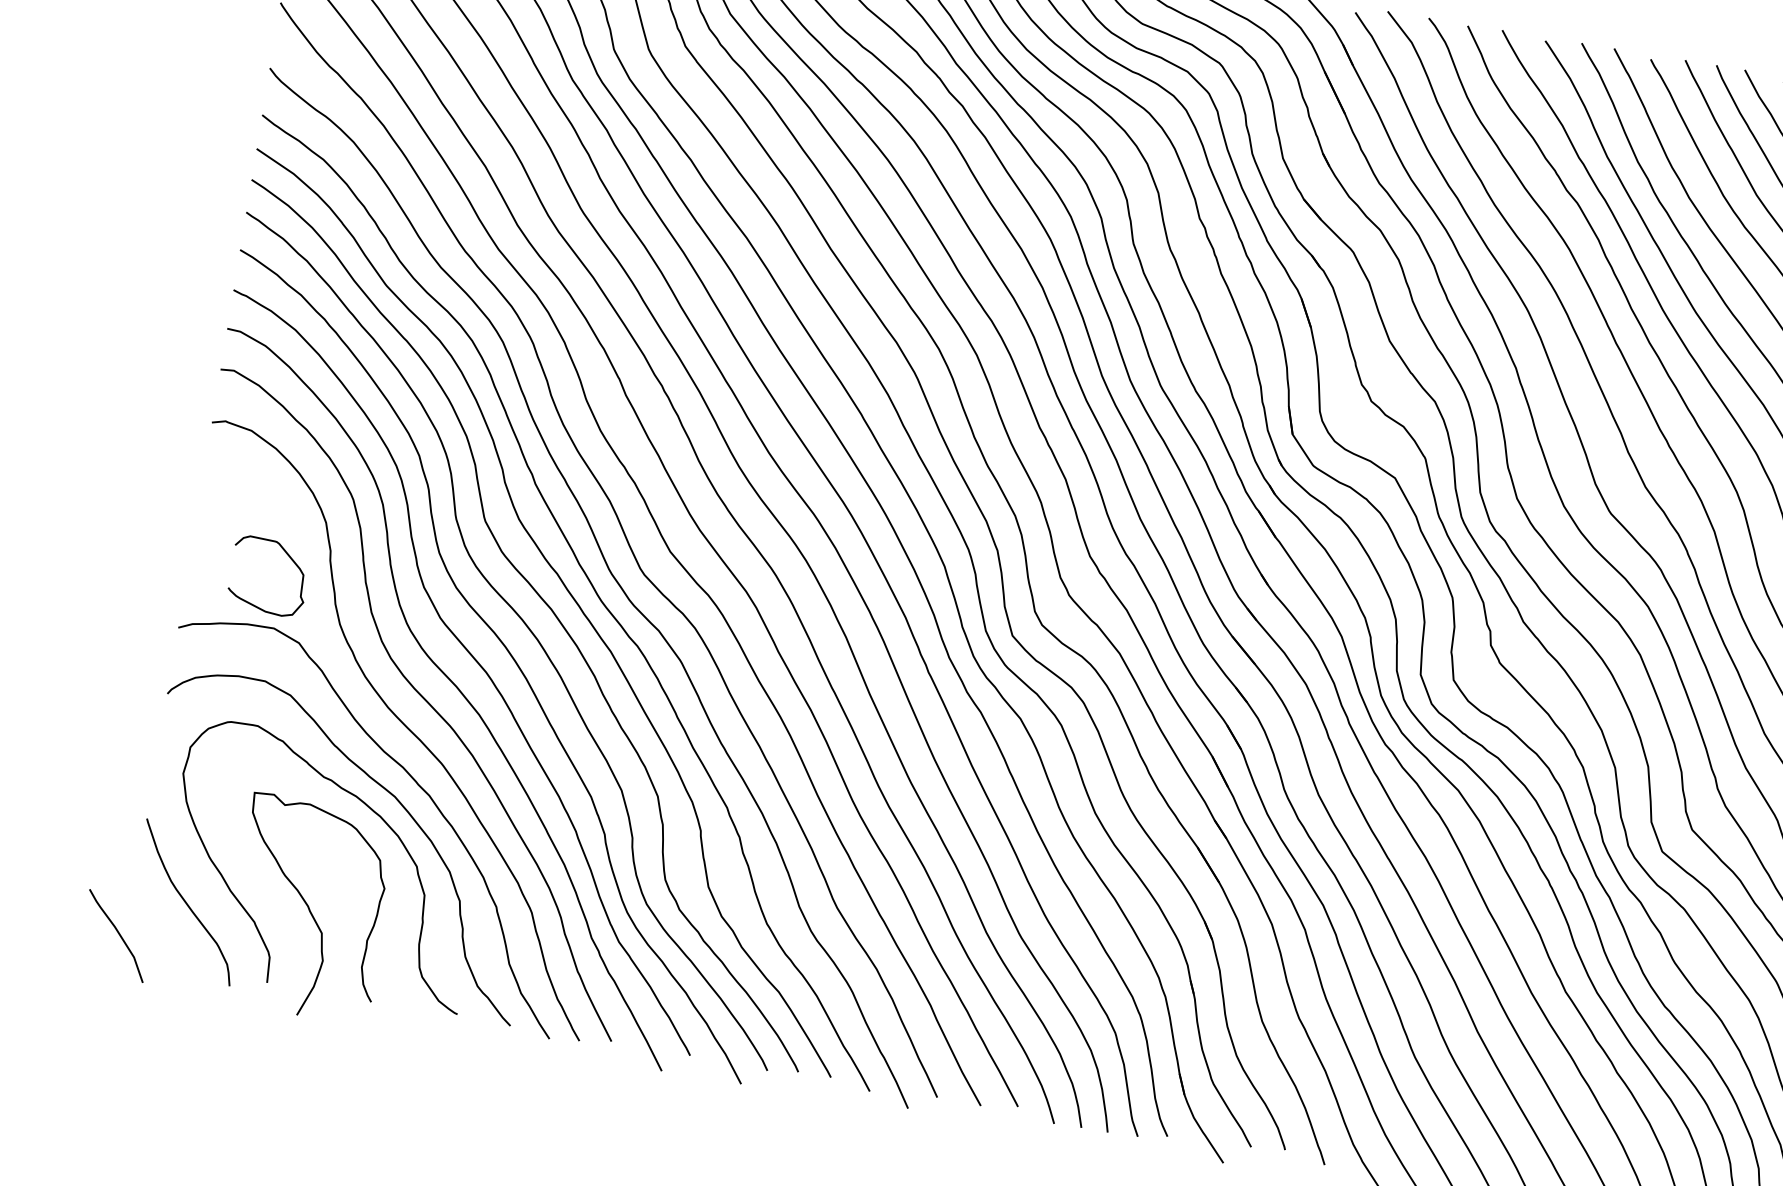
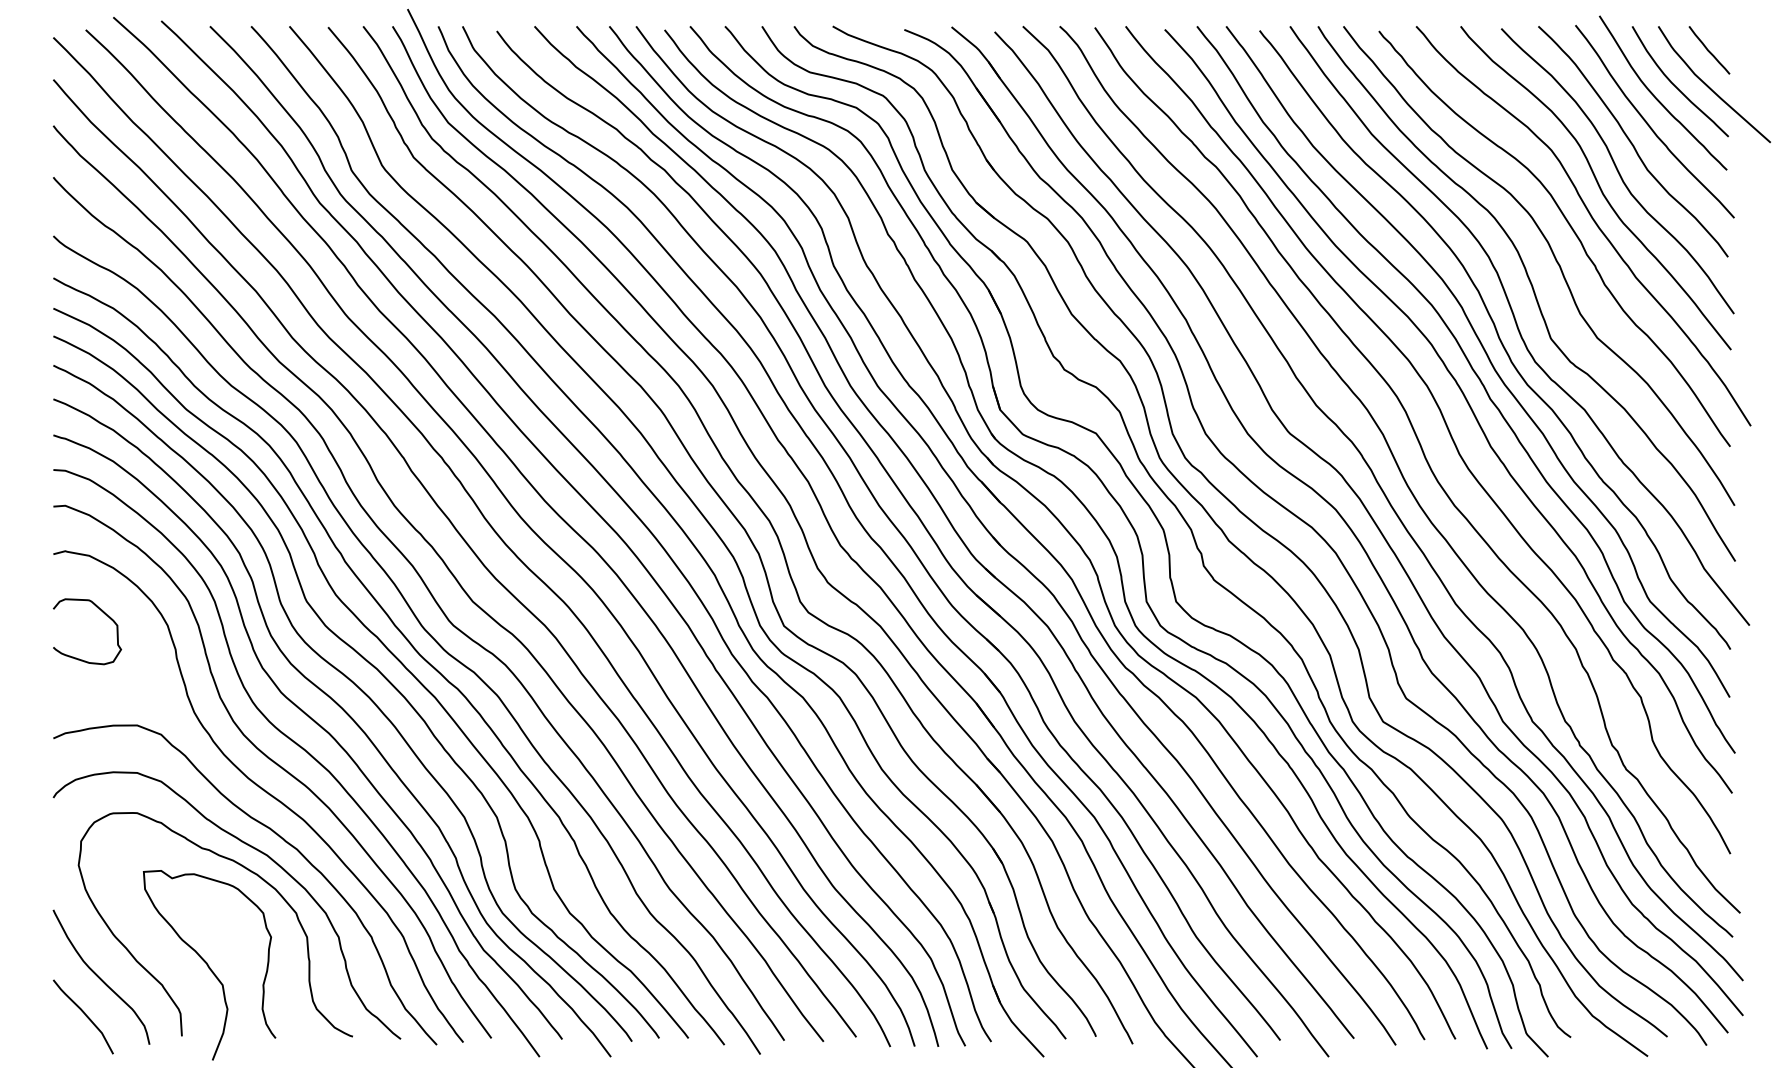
curve: (290, 559) -> (103, 613), moved
curve: (118, 933) -> (84, 1014), moved

